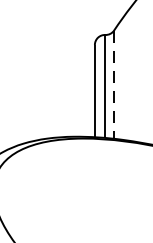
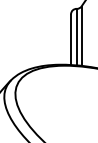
line: (113, 85) -> (81, 36), dashed -> solid

